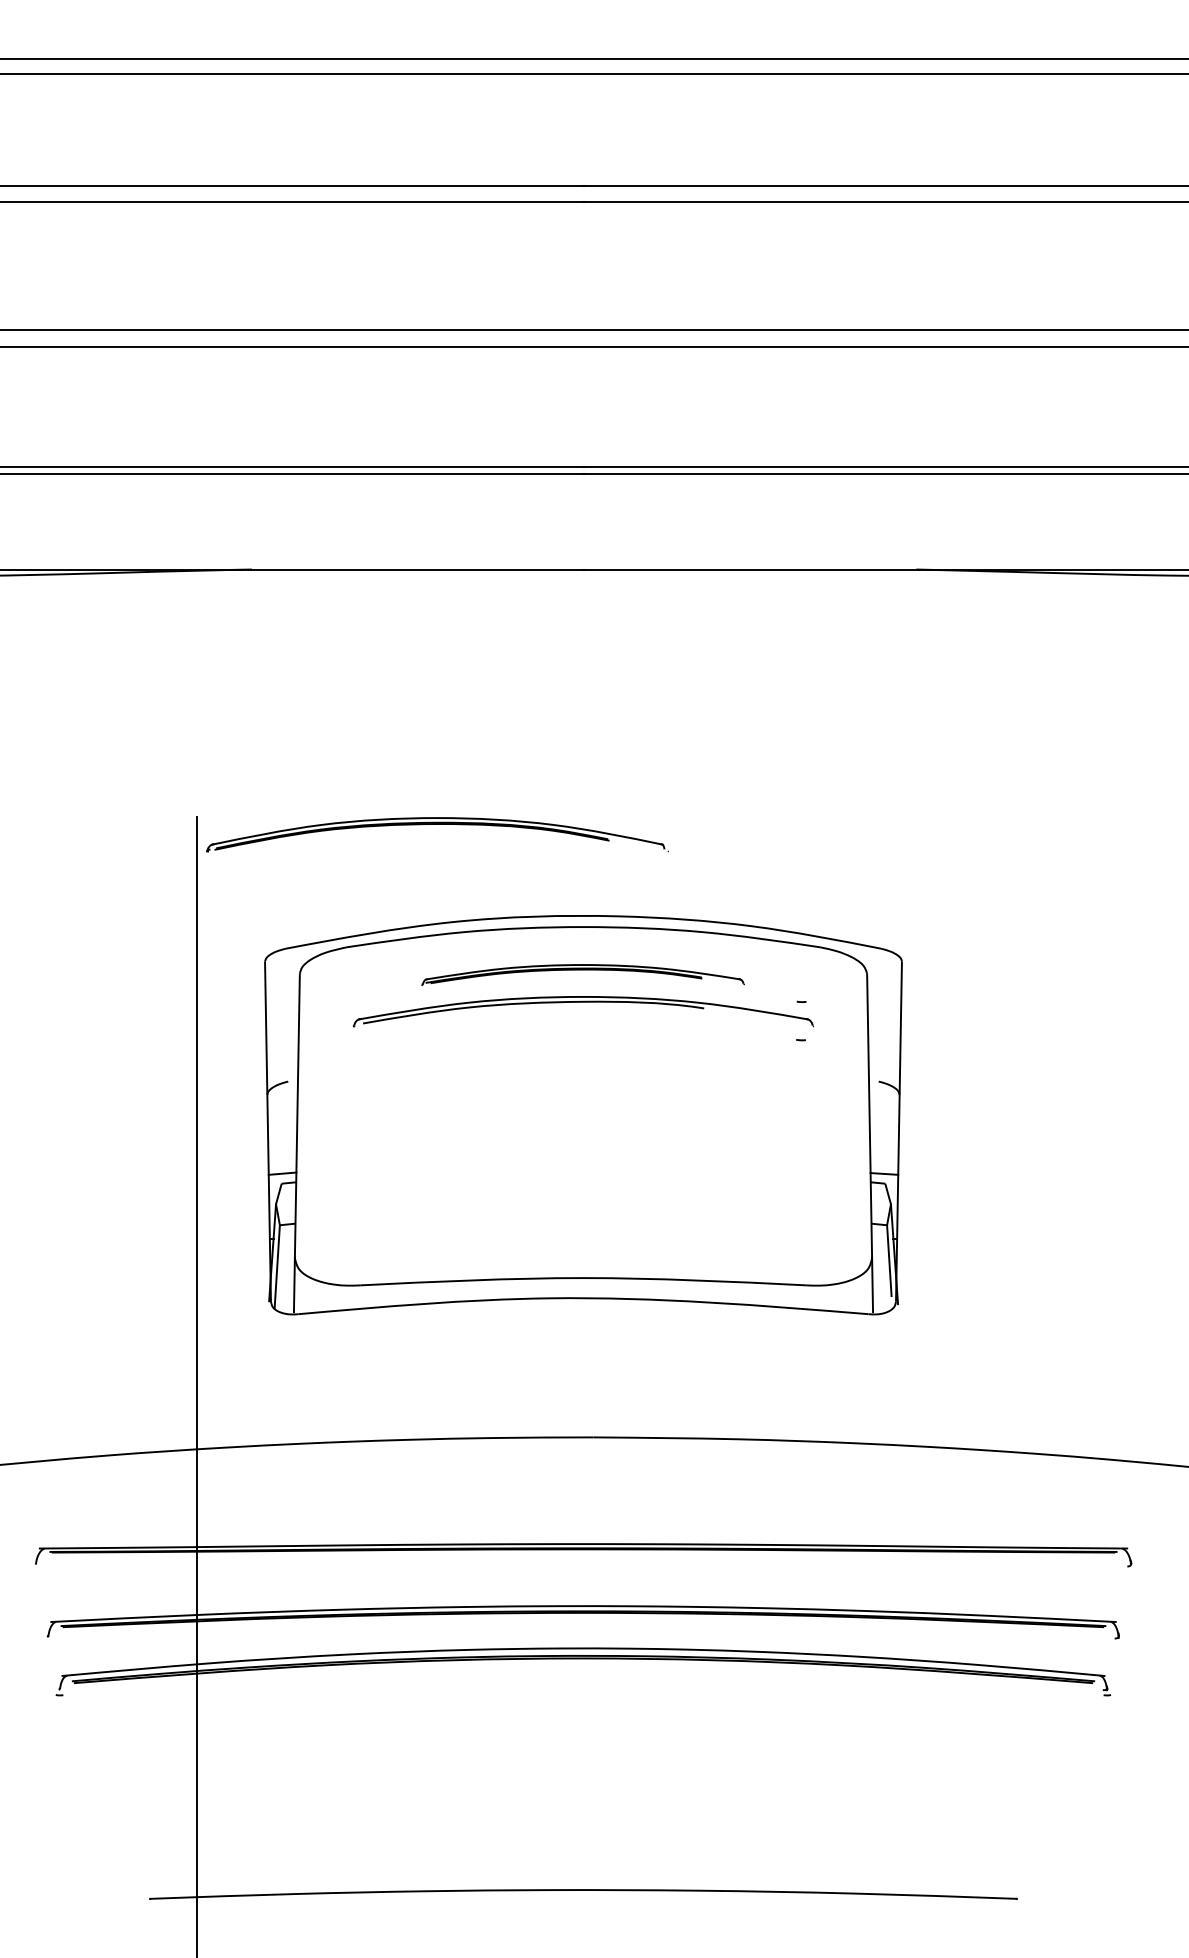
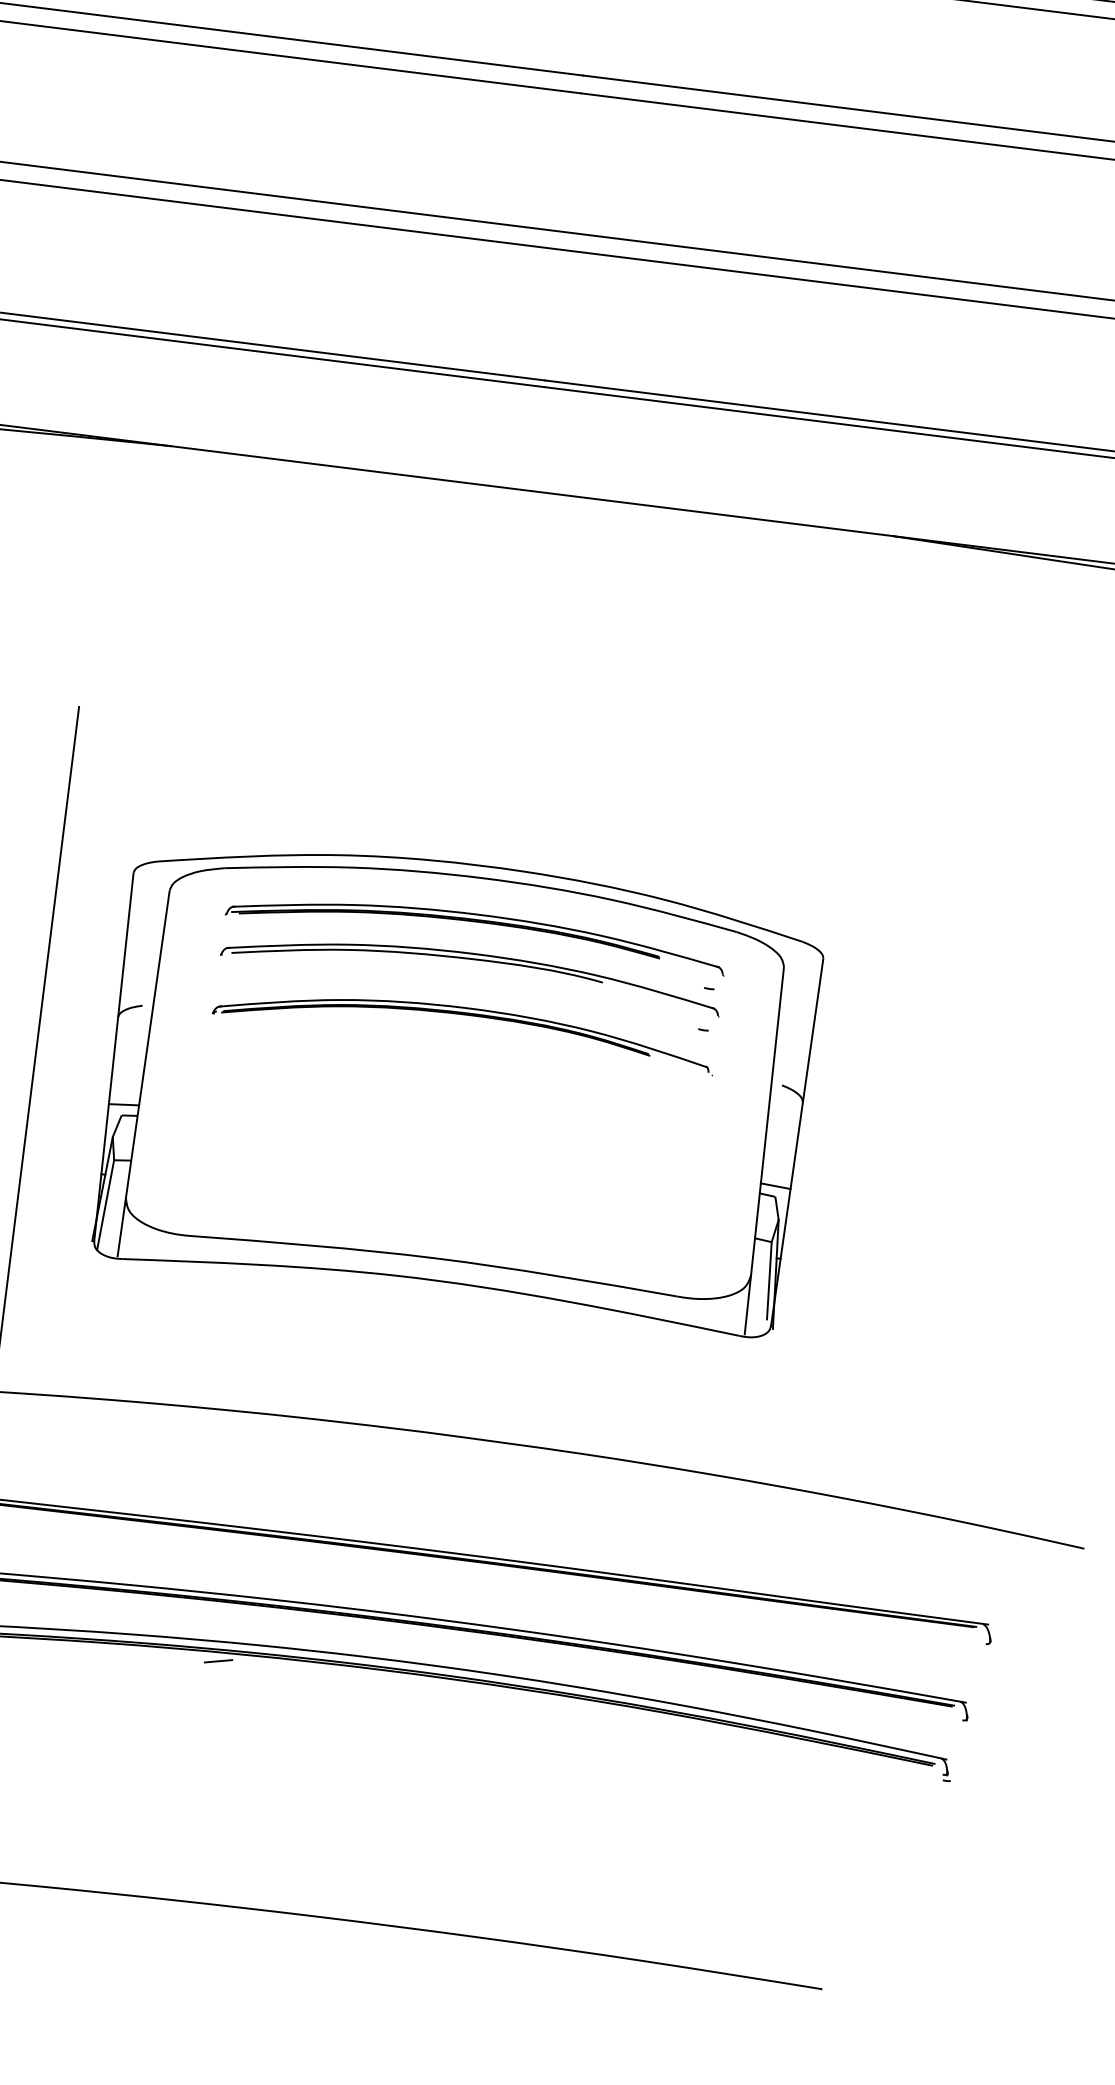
part: (437, 824) -> (466, 1015), moved
part: (582, 974) -> (475, 929), size x1.43
line: (431, 1668) -> (218, 1660), added

